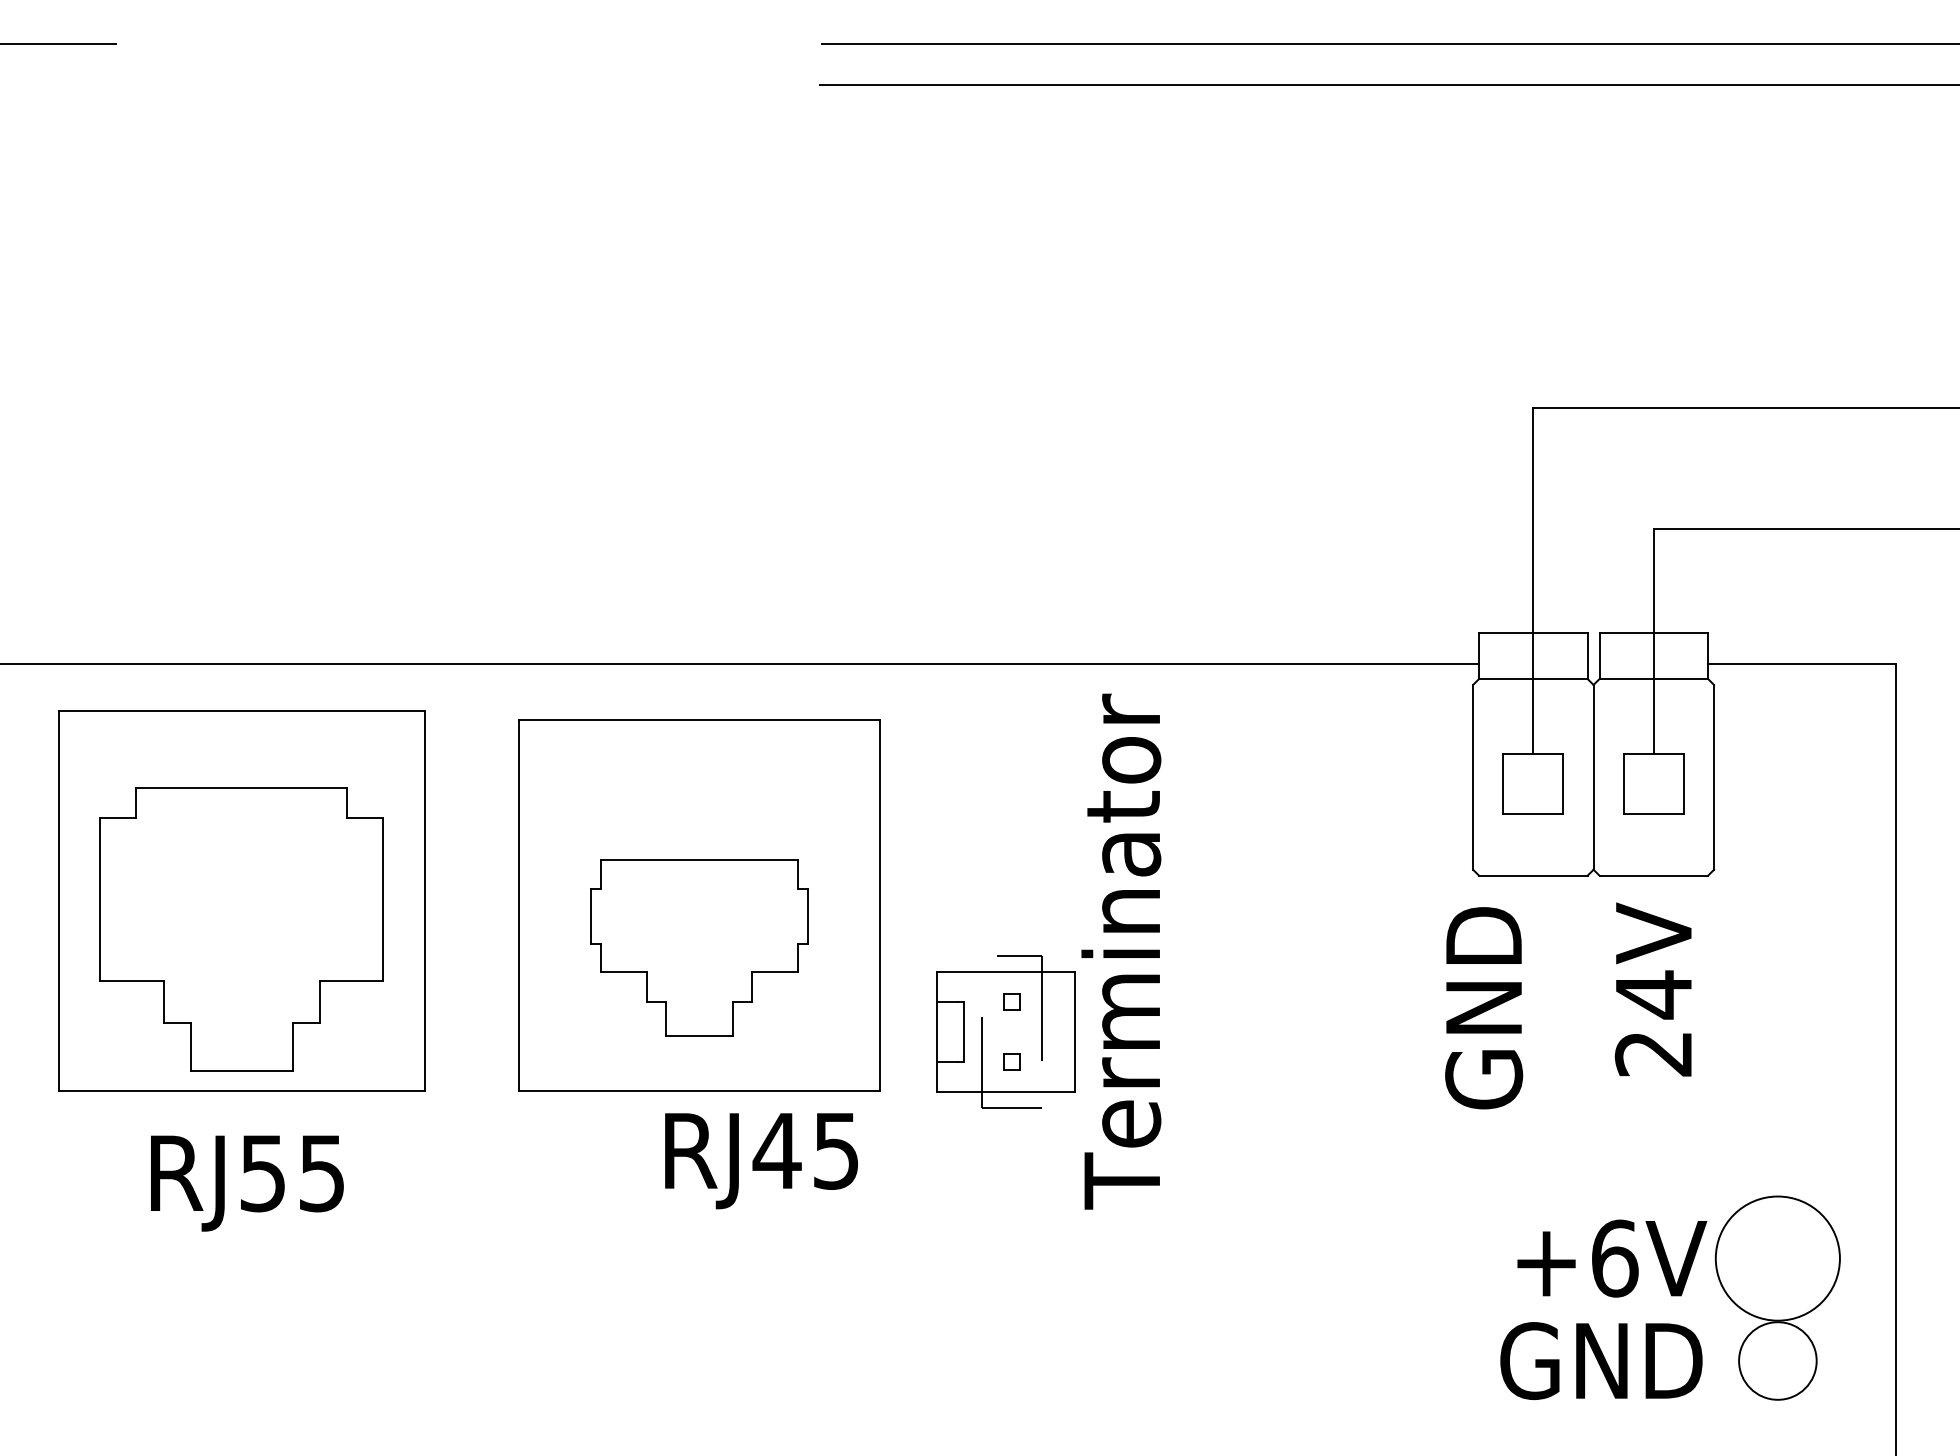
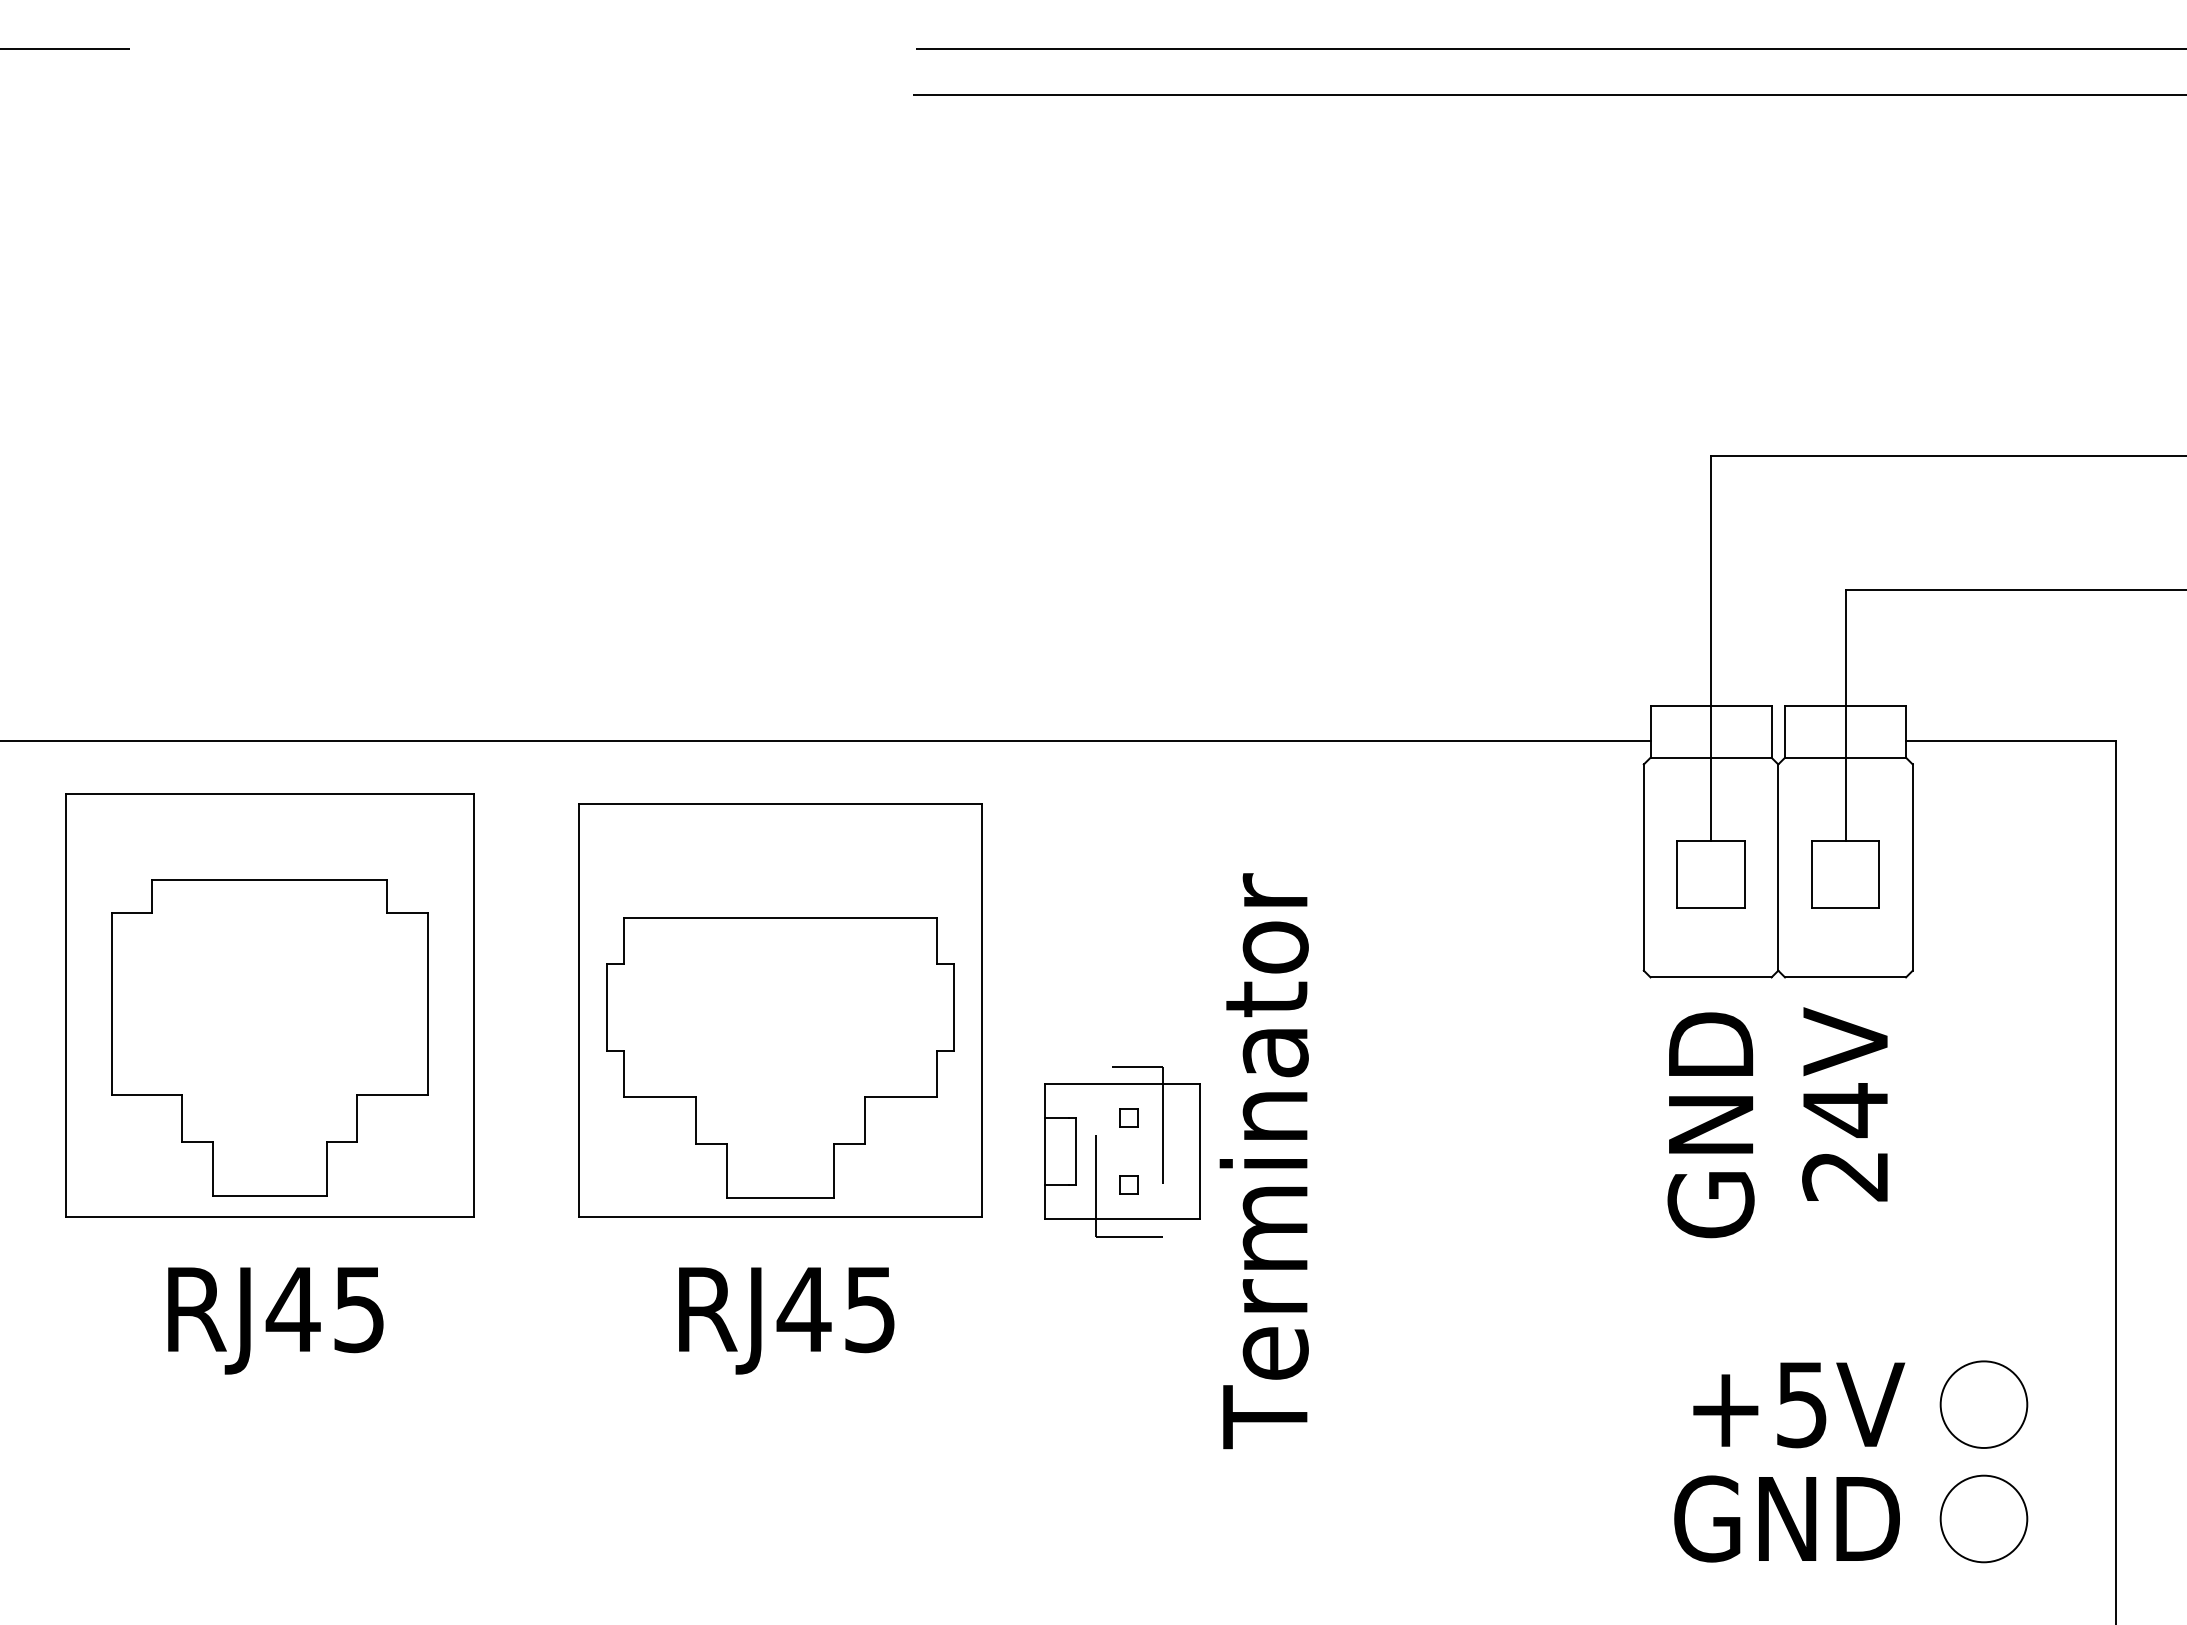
part: (699, 947) -> (780, 1057), size x1.43
text: (1120, 952) -> (1263, 1161), moved
text: (1483, 1008) -> (1710, 1125), moved
text: (761, 1160) -> (786, 1320), moved
text: (262, 1174) -> (292, 1310), RJ55 -> RJ45
text: (1615, 1258) -> (1802, 1404), +6V -> +5V
circle: (1777, 1258) -> (1983, 1404), size x0.62

